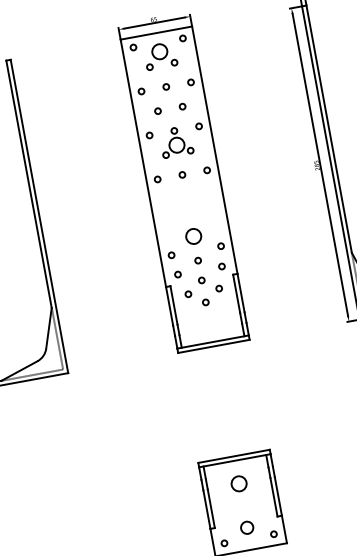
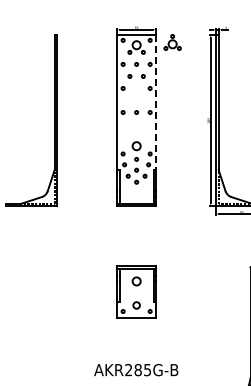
part: (176, 141) -> (172, 42), moved
line: (215, 149) -> (156, 102), solid -> dashed

